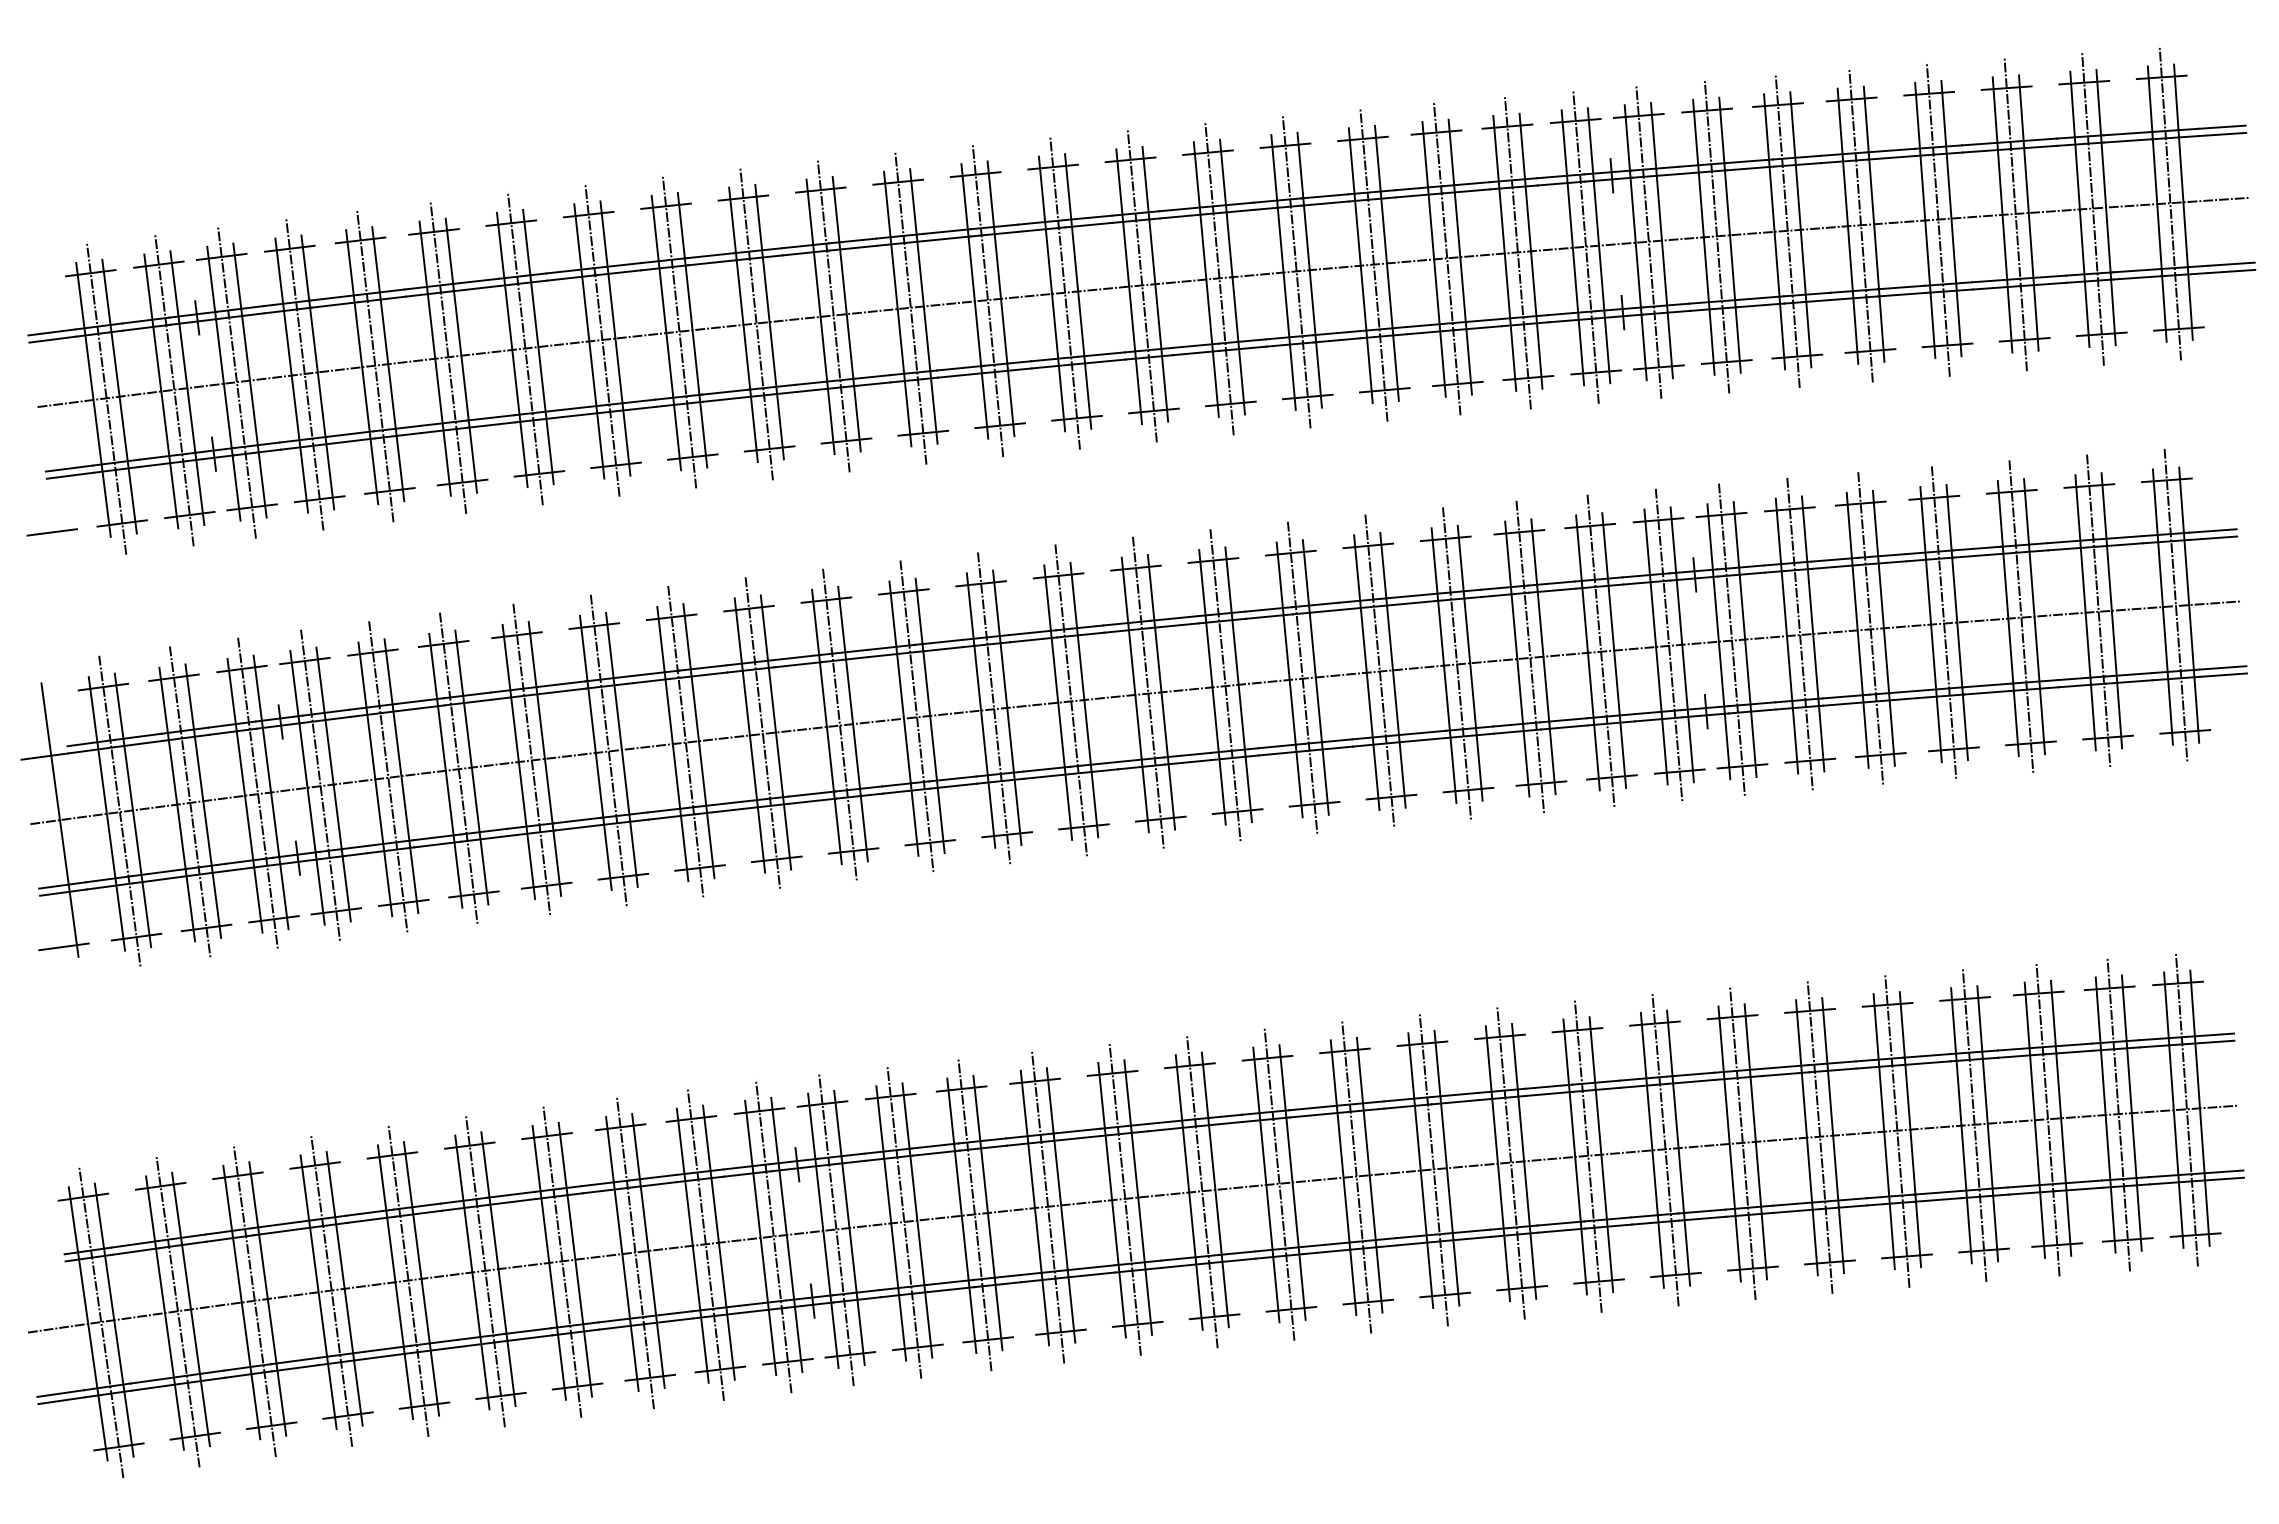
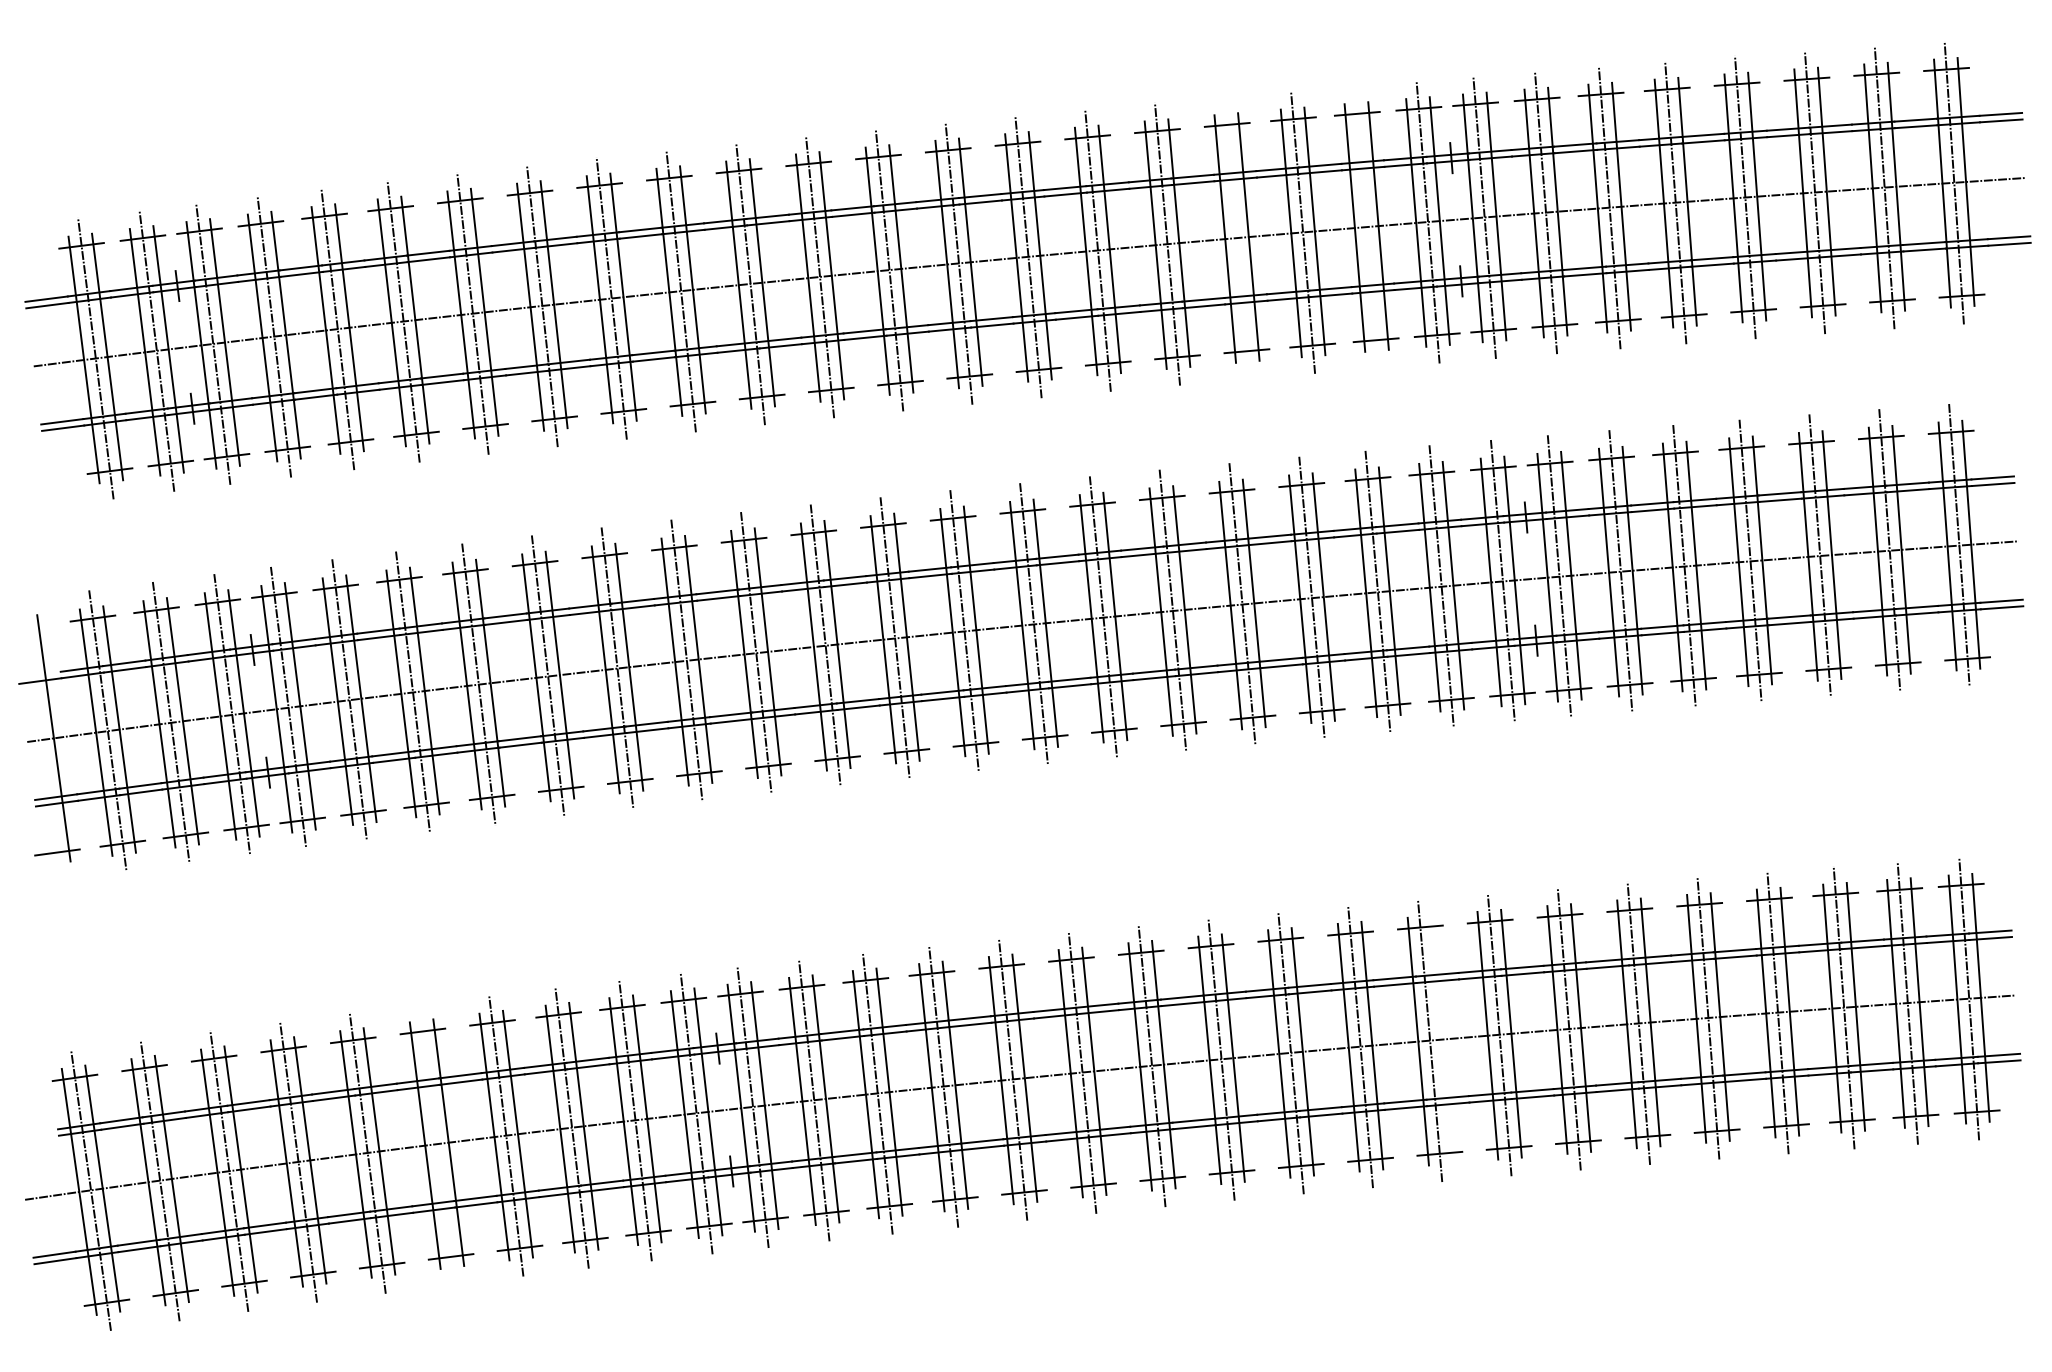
line: (1517, 252) -> (1366, 227), removed
line: (1373, 264) -> (1236, 238), removed
line: (51, 532) -> (46, 479), removed
line: (1601, 1154) -> (1442, 1039), removed
line: (484, 1270) -> (436, 1143), removed

